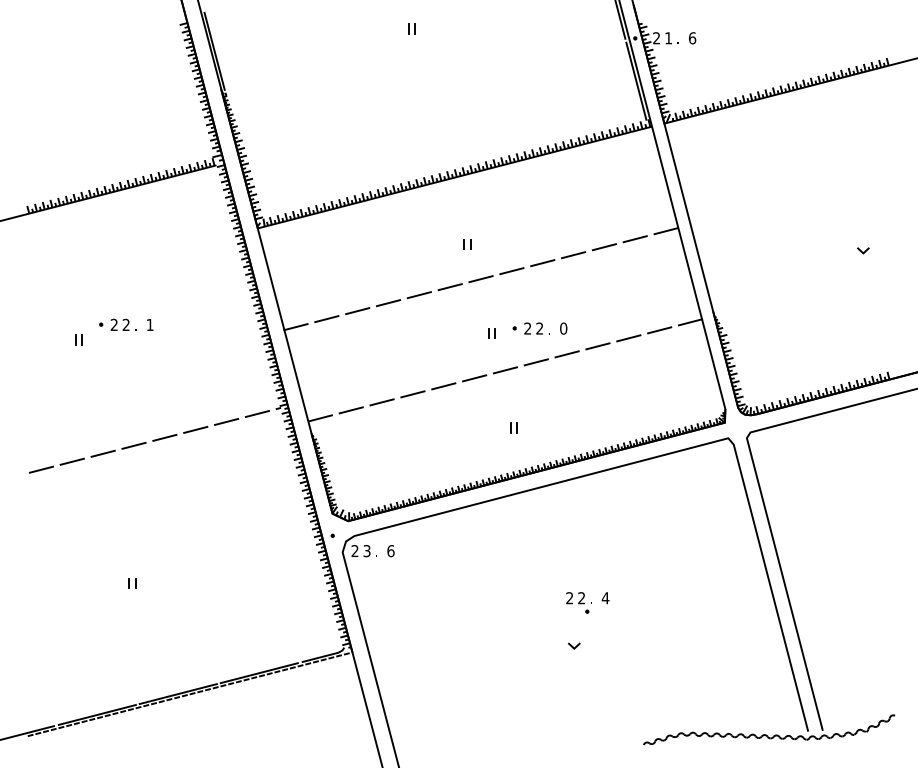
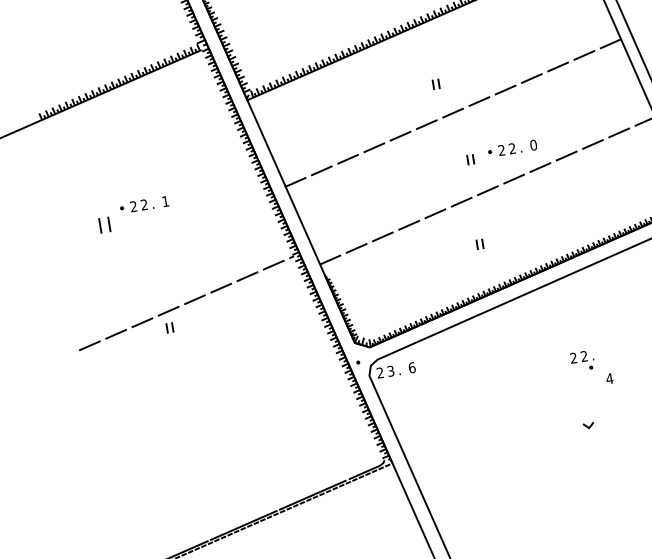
part: (78, 339) -> (104, 224), size x1.6
part: (513, 427) -> (479, 244), moved
part: (132, 583) -> (170, 328), moved
part: (578, 602) -> (582, 360), moved

